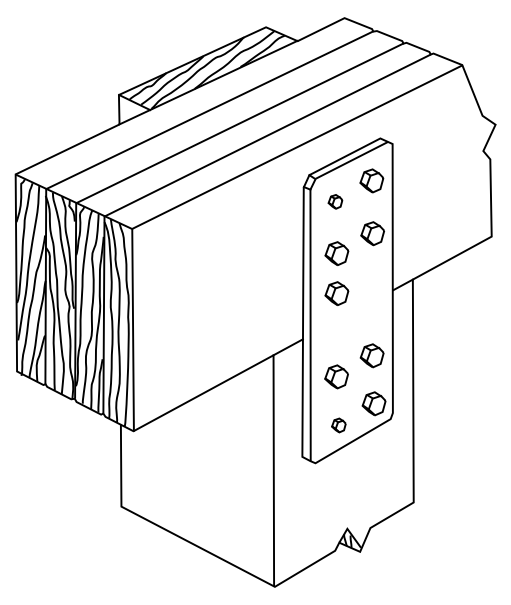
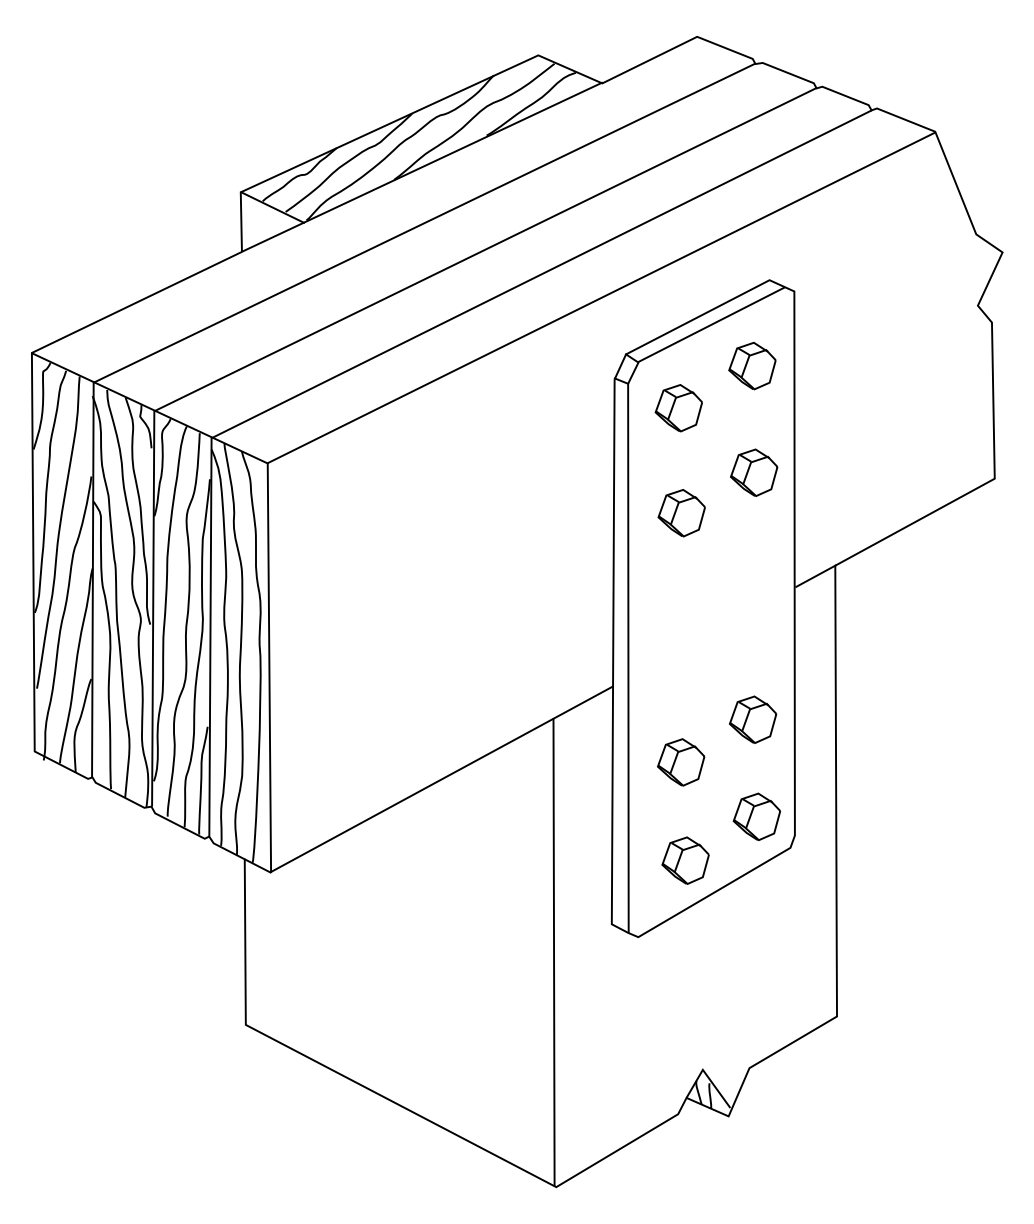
part: (335, 201) -> (678, 407), size x1.67
part: (336, 293) -> (680, 593), removed
part: (338, 425) -> (684, 860), size x1.67

